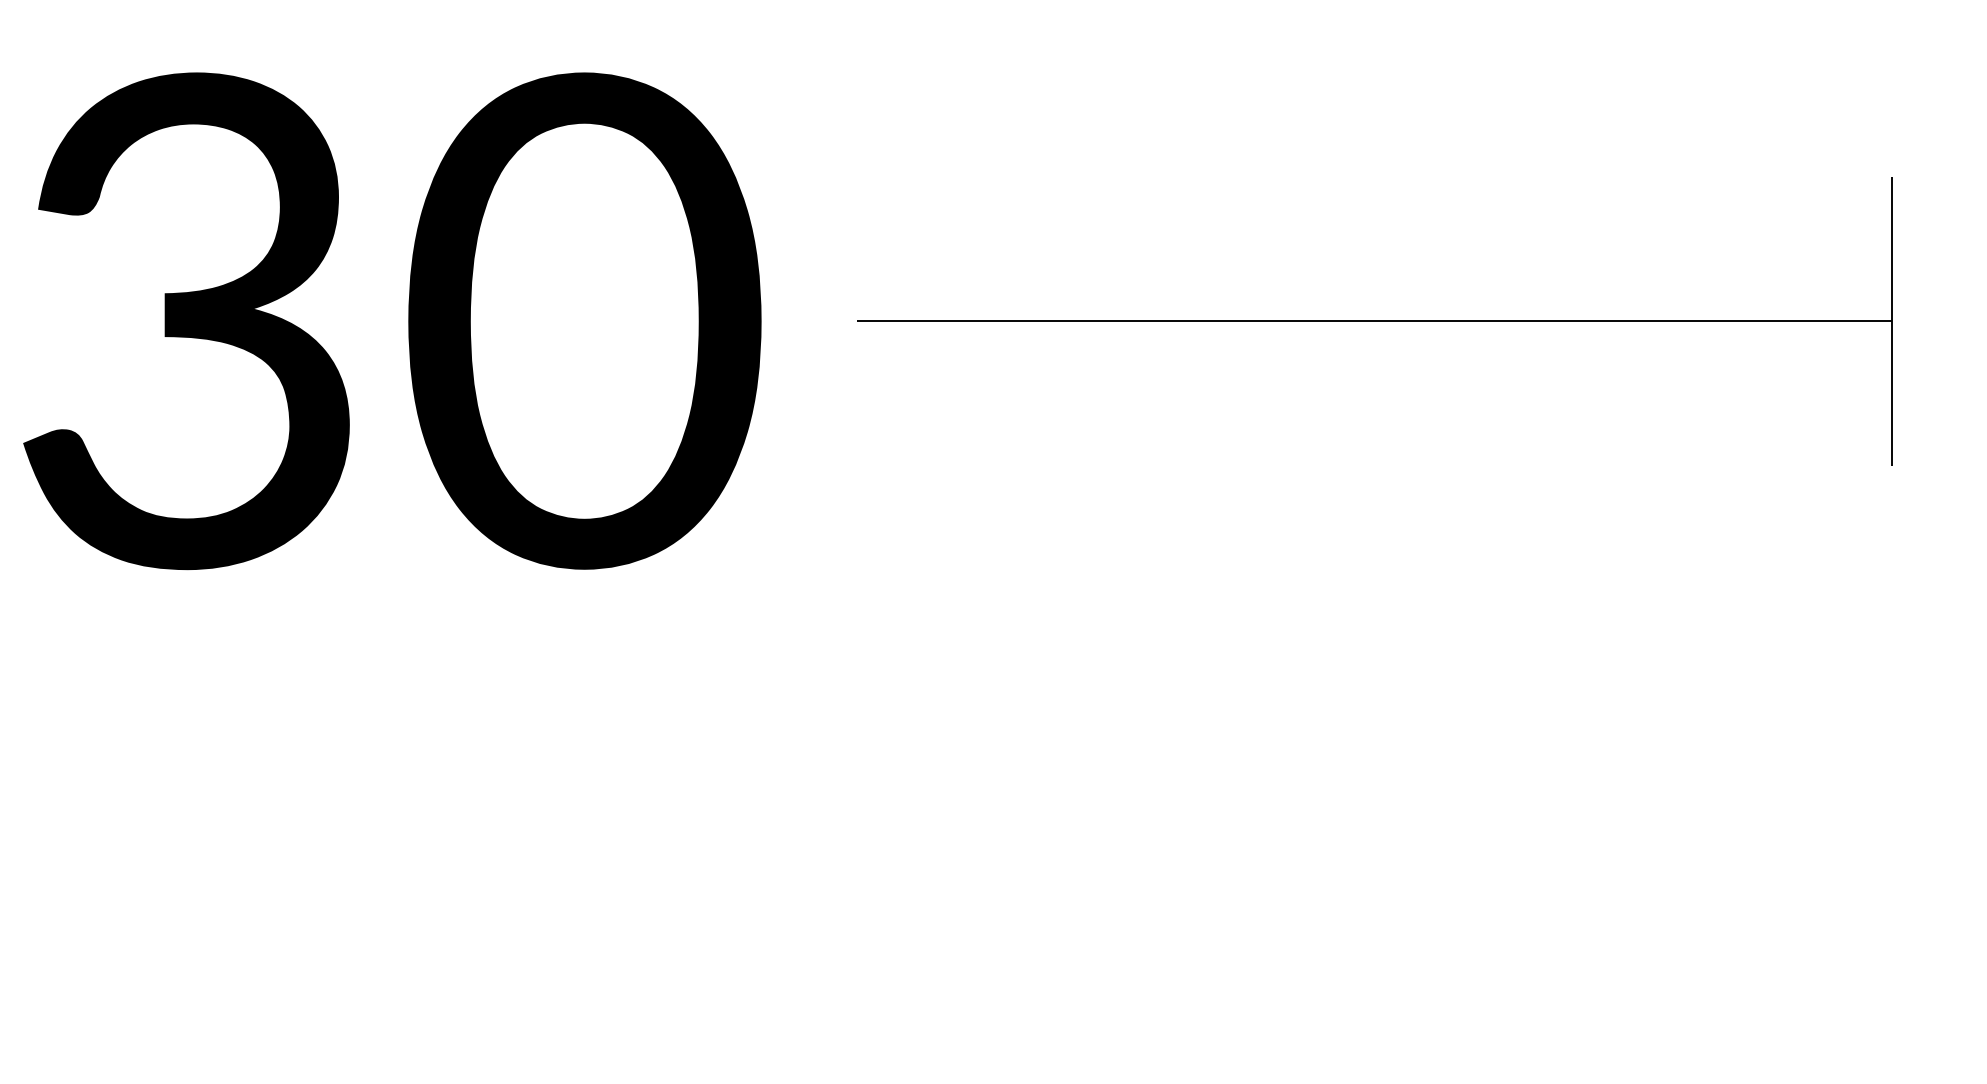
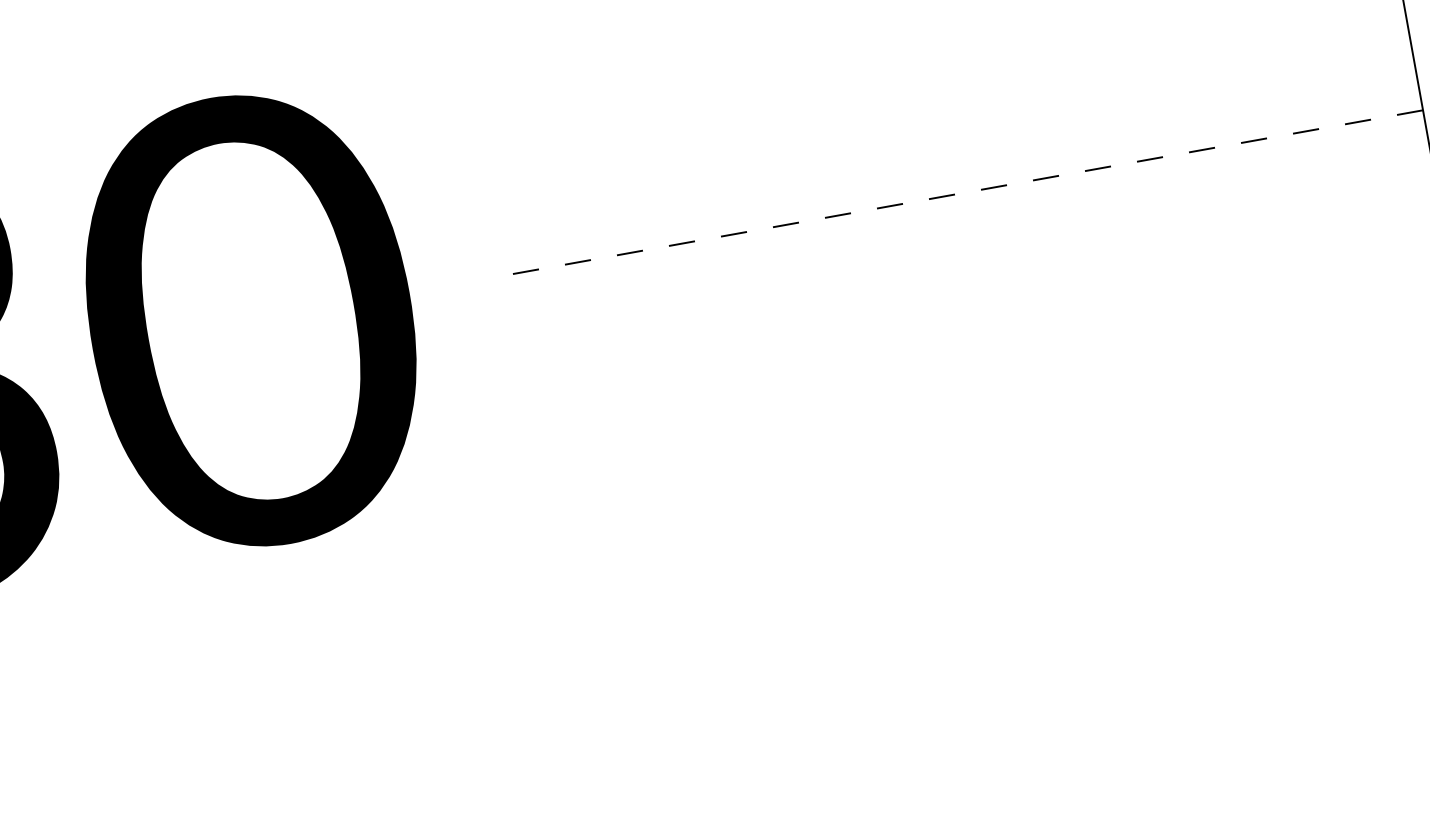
line: (1373, 321) -> (958, 193), solid -> dashed

